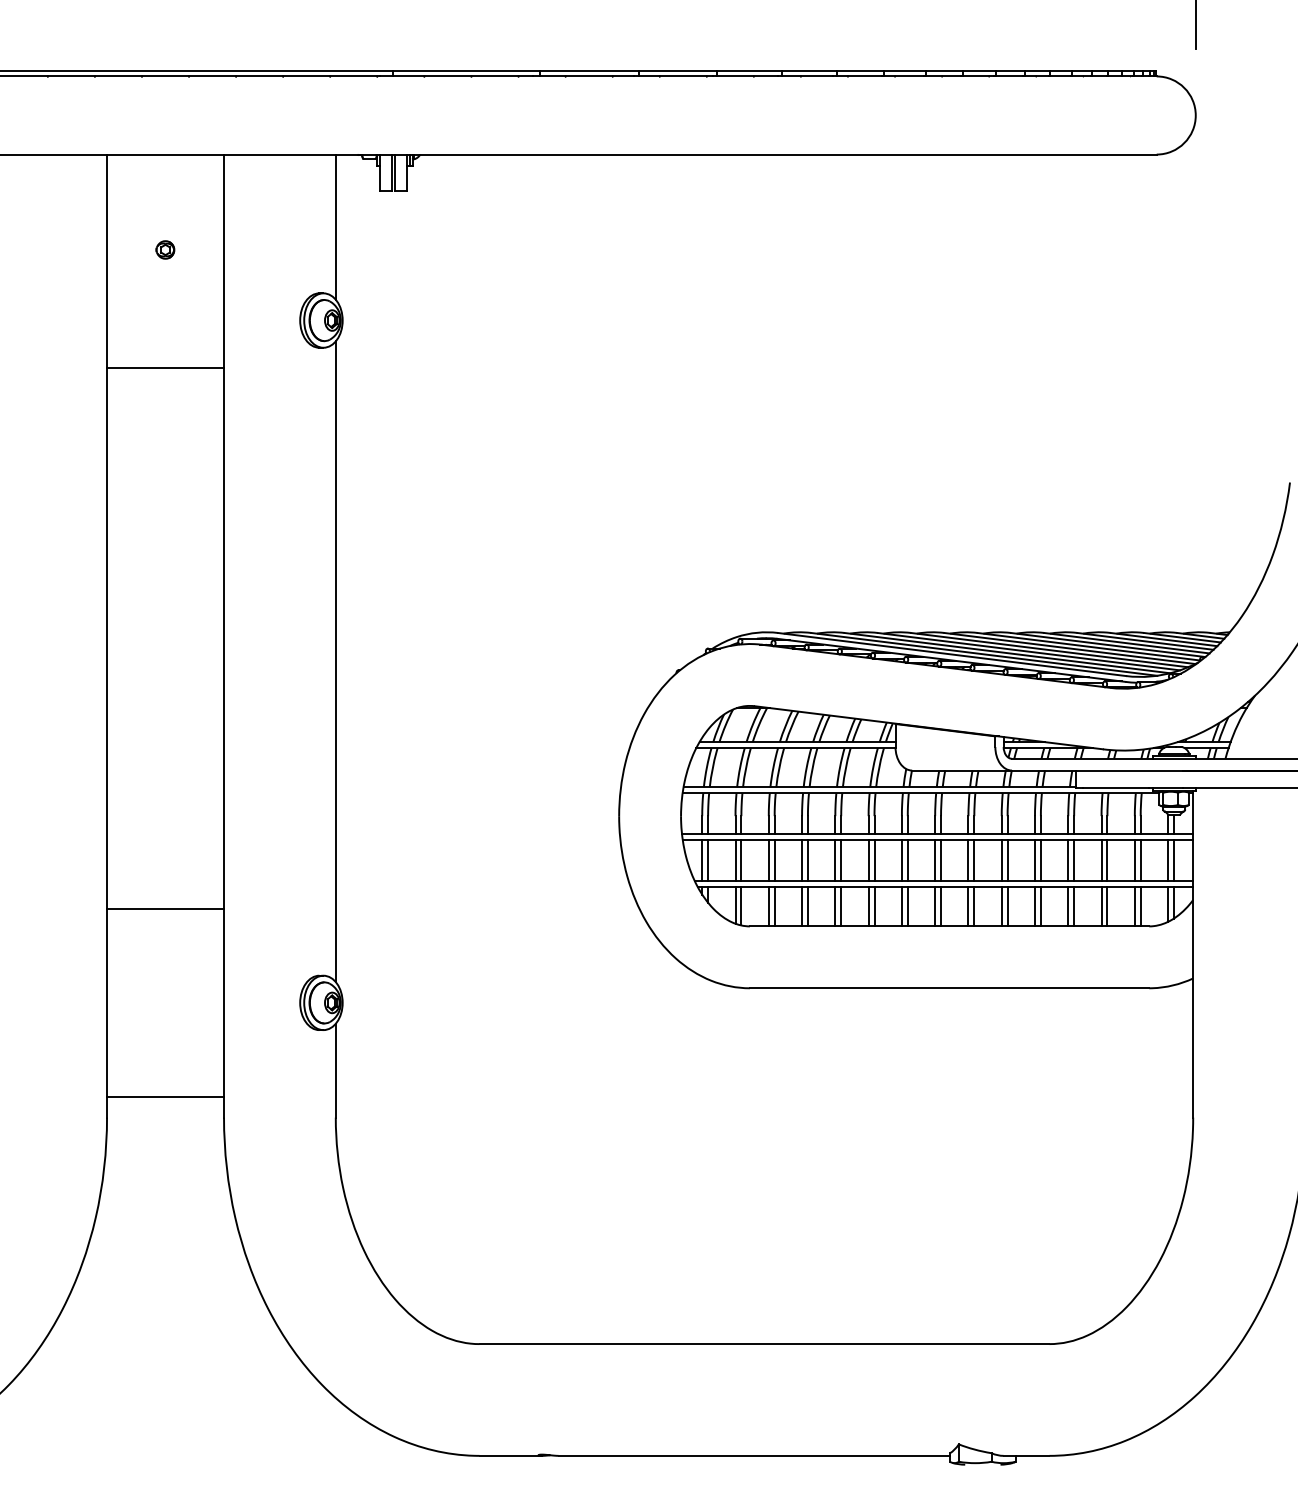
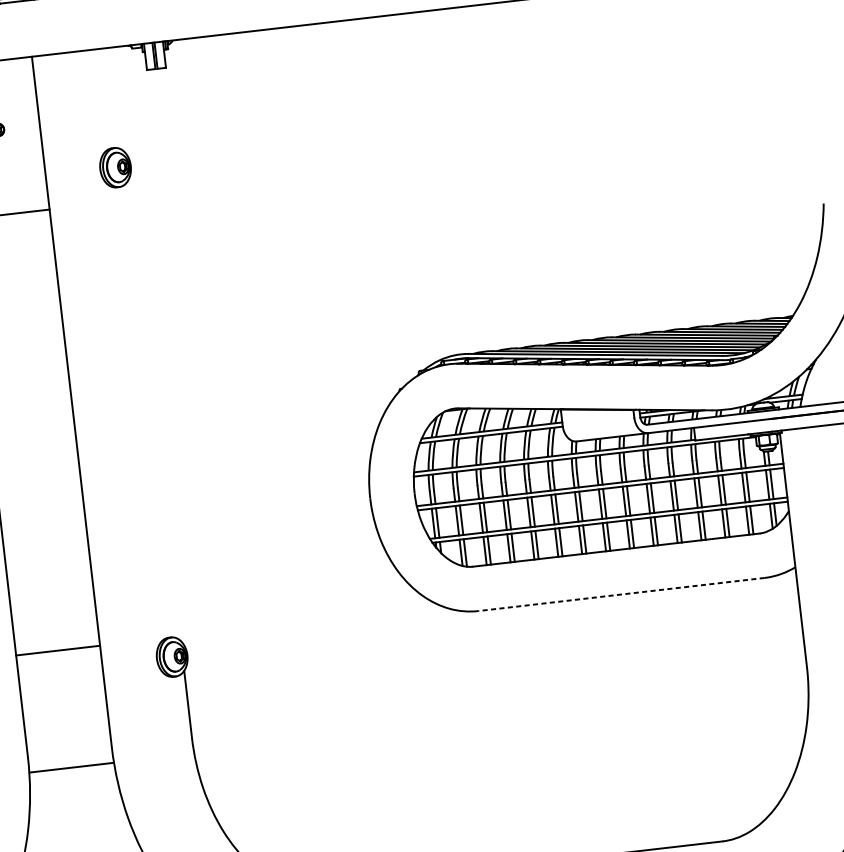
line: (335, 226) -> (117, 99), removed
line: (335, 661) -> (153, 411), removed
line: (165, 908) -> (58, 650), moved
line: (949, 988) -> (621, 594), solid -> dashed
line: (165, 1097) -> (71, 768), moved

